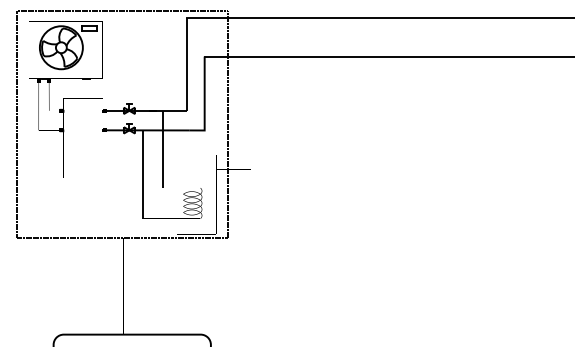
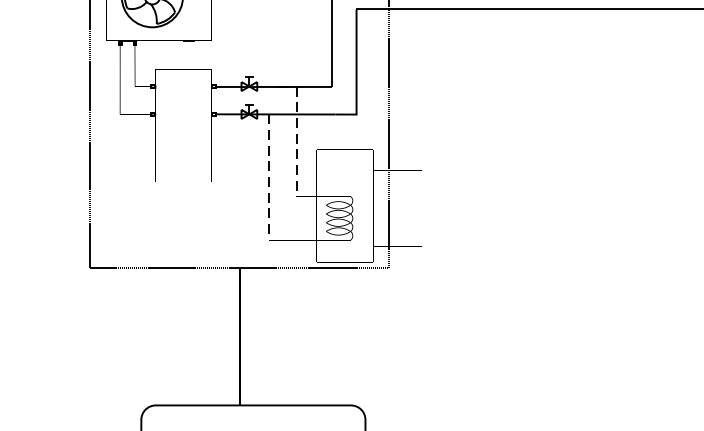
line: (162, 149) -> (296, 141), solid -> dashed
line: (143, 175) -> (269, 178), solid -> dashed

